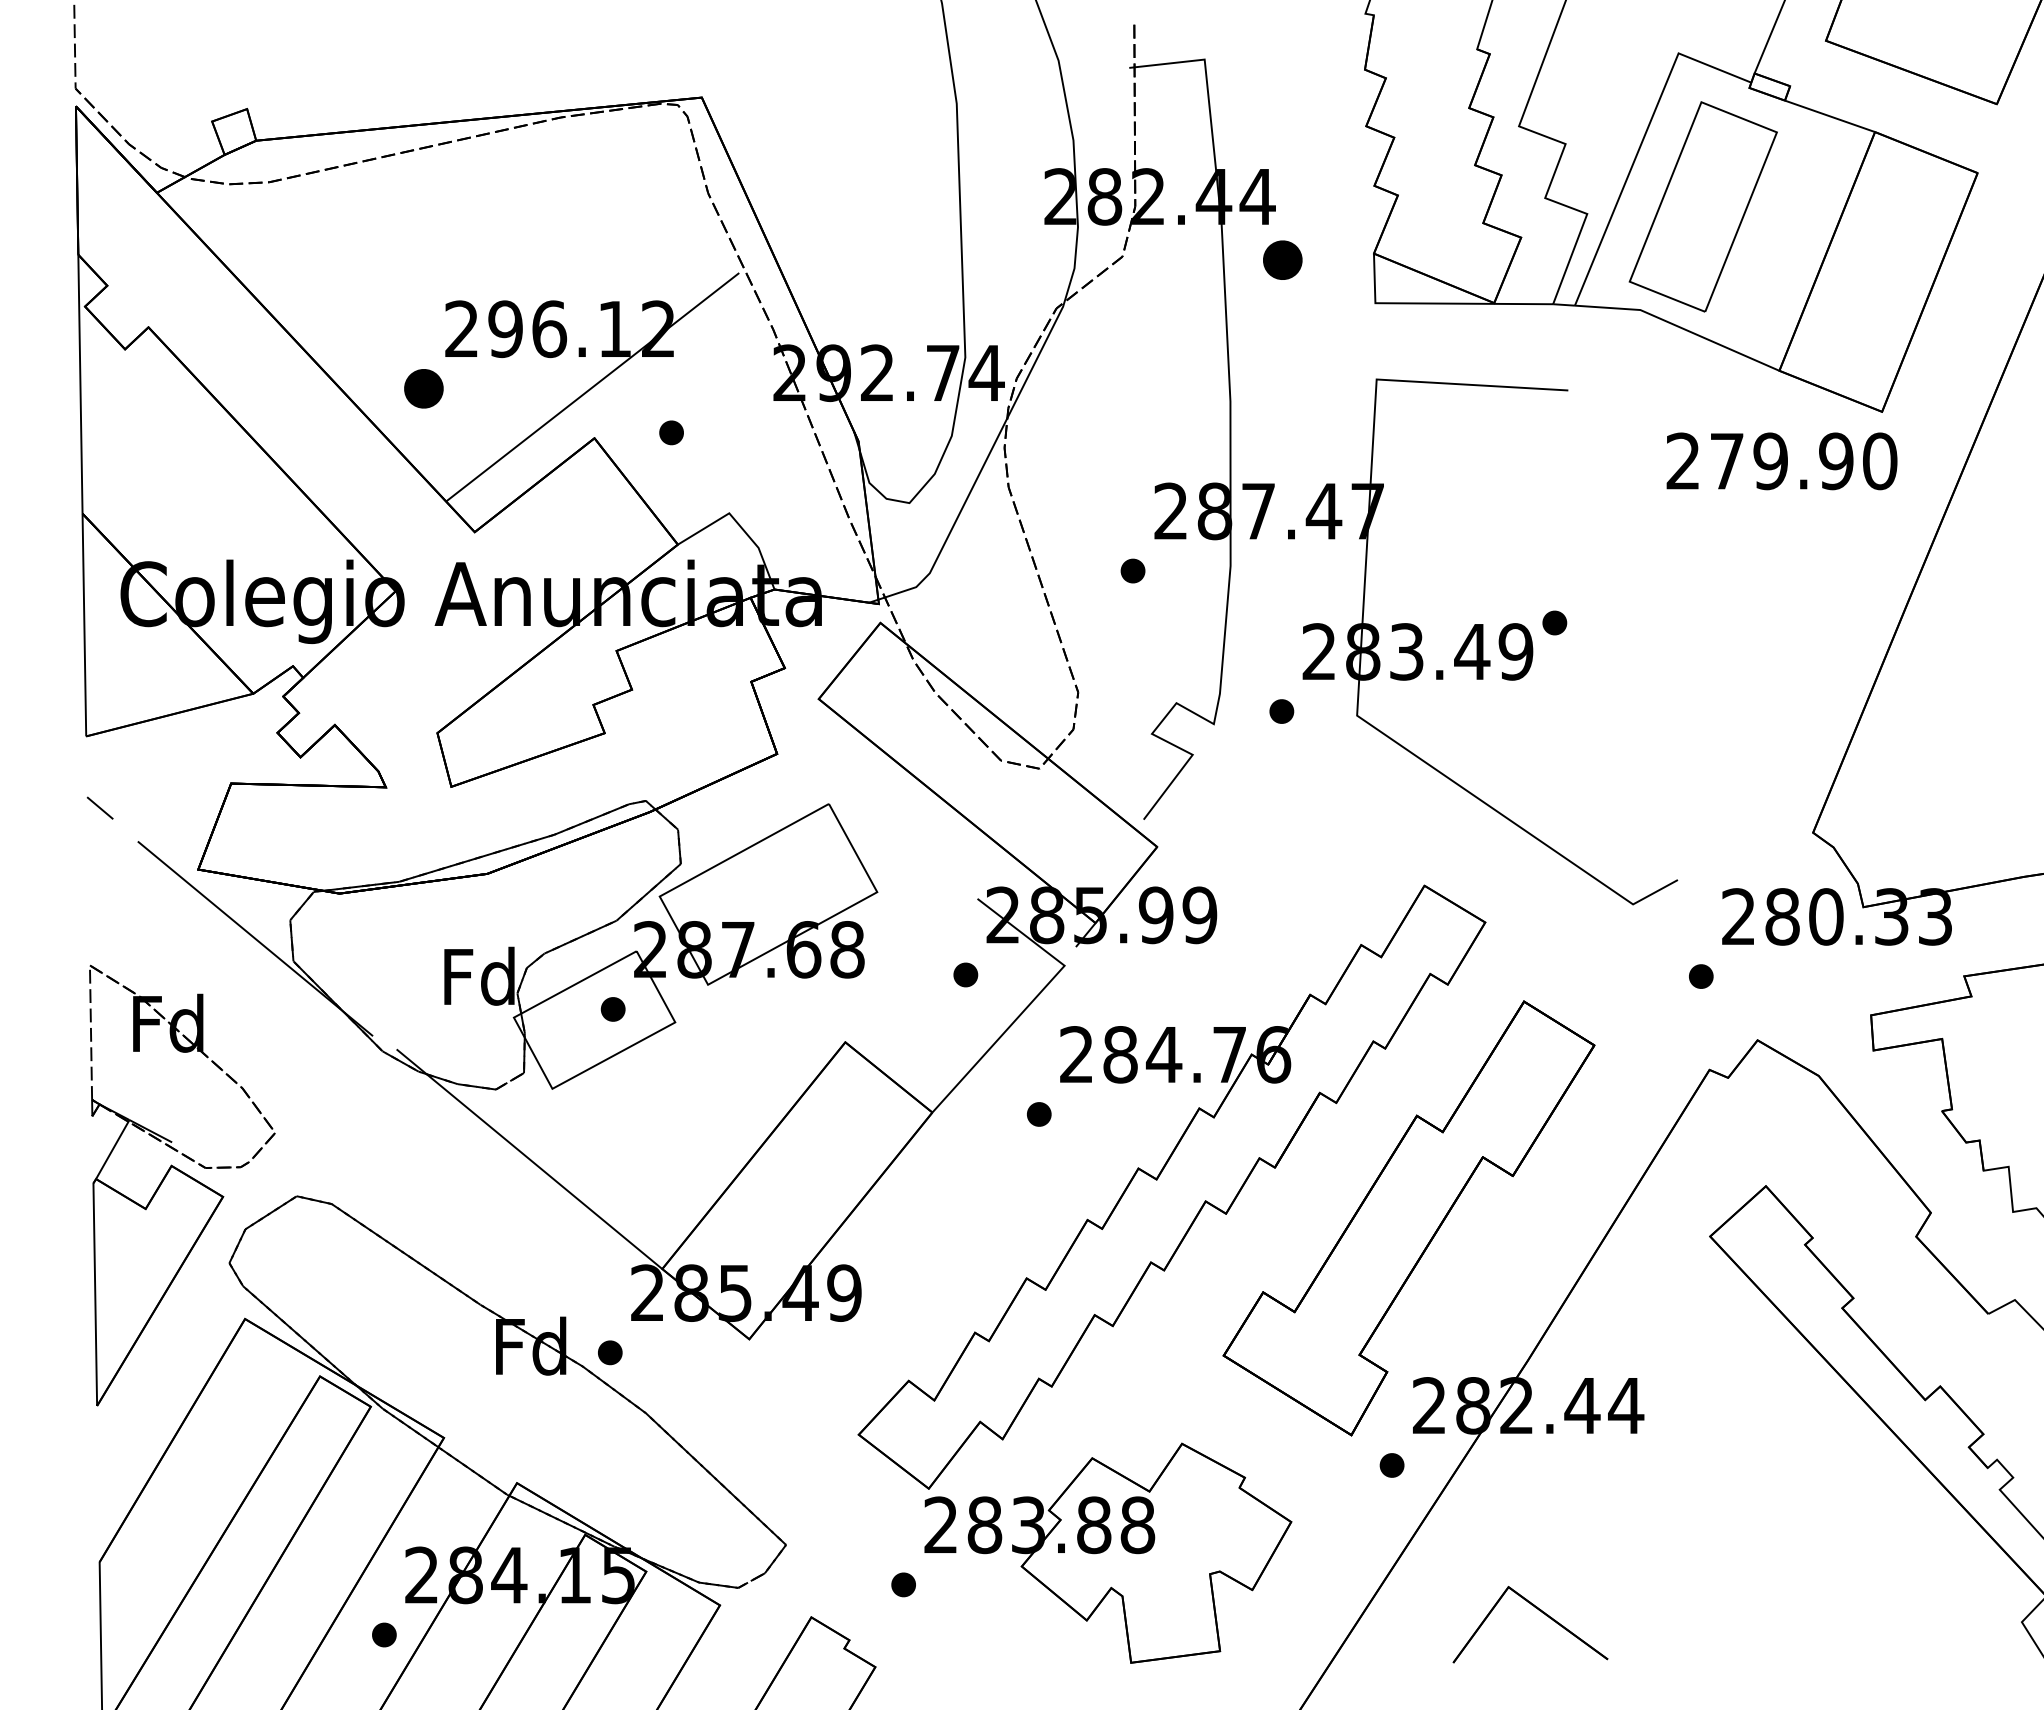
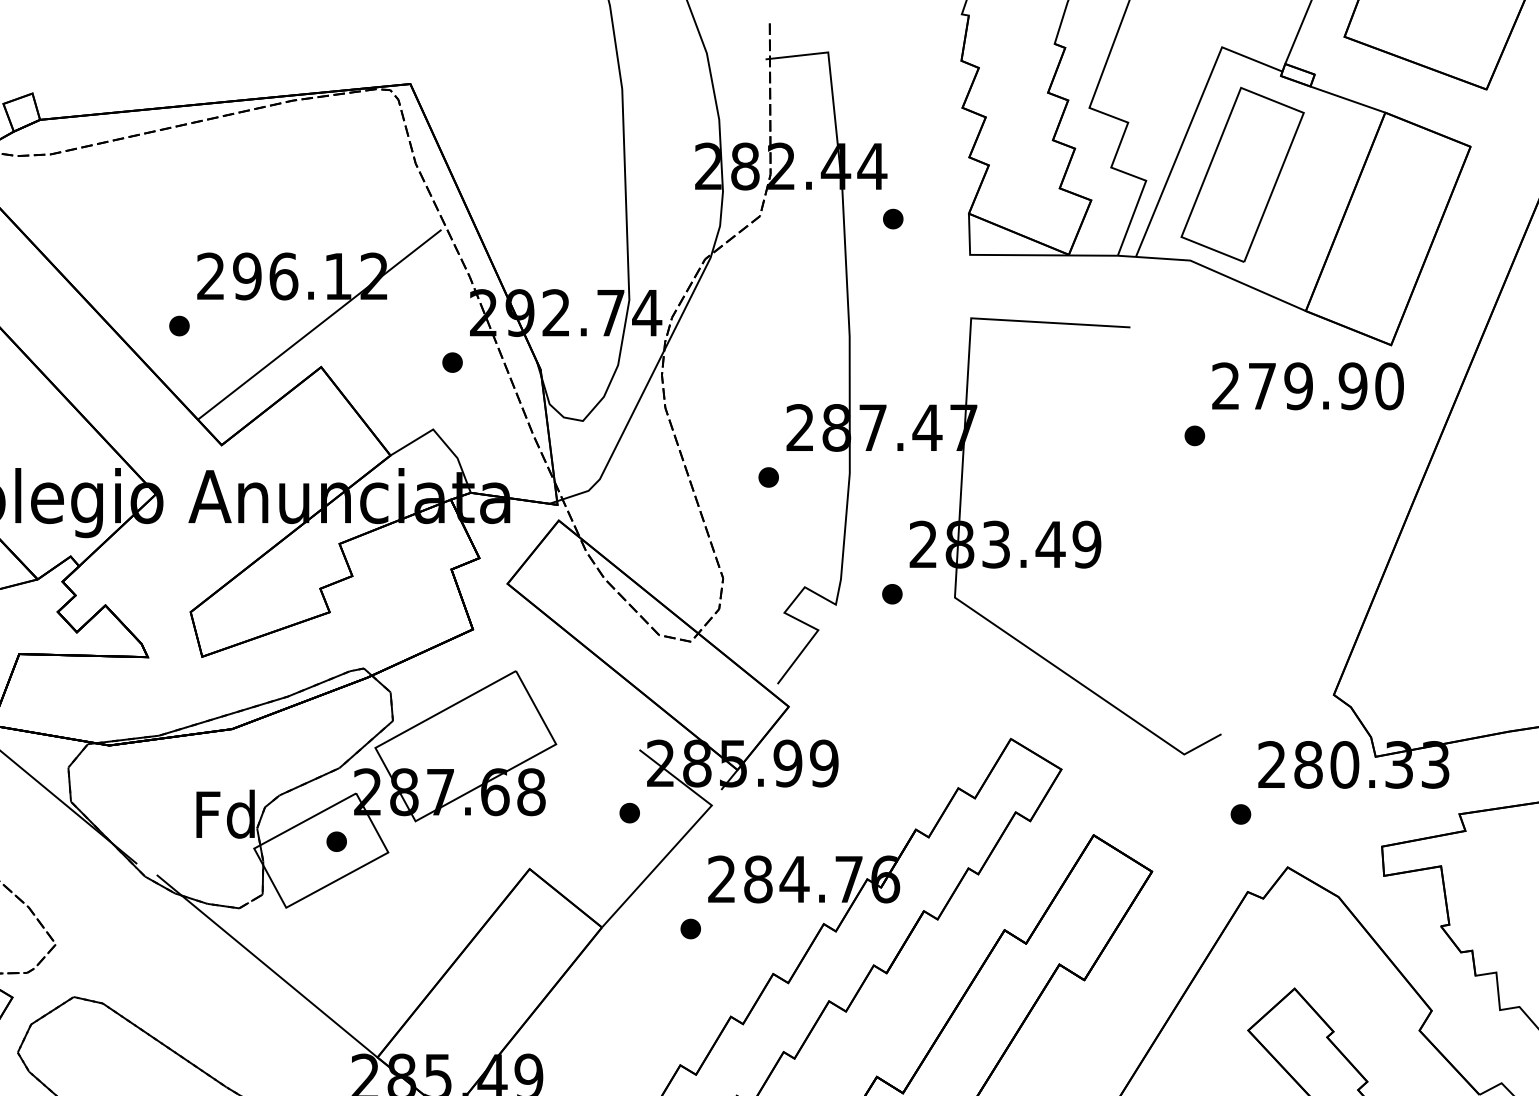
part: (1282, 259) -> (892, 218), size x0.62
part: (423, 388) -> (179, 325), size x0.62
part: (671, 432) -> (452, 362), moved
part: (1554, 622) -> (1194, 435), moved

